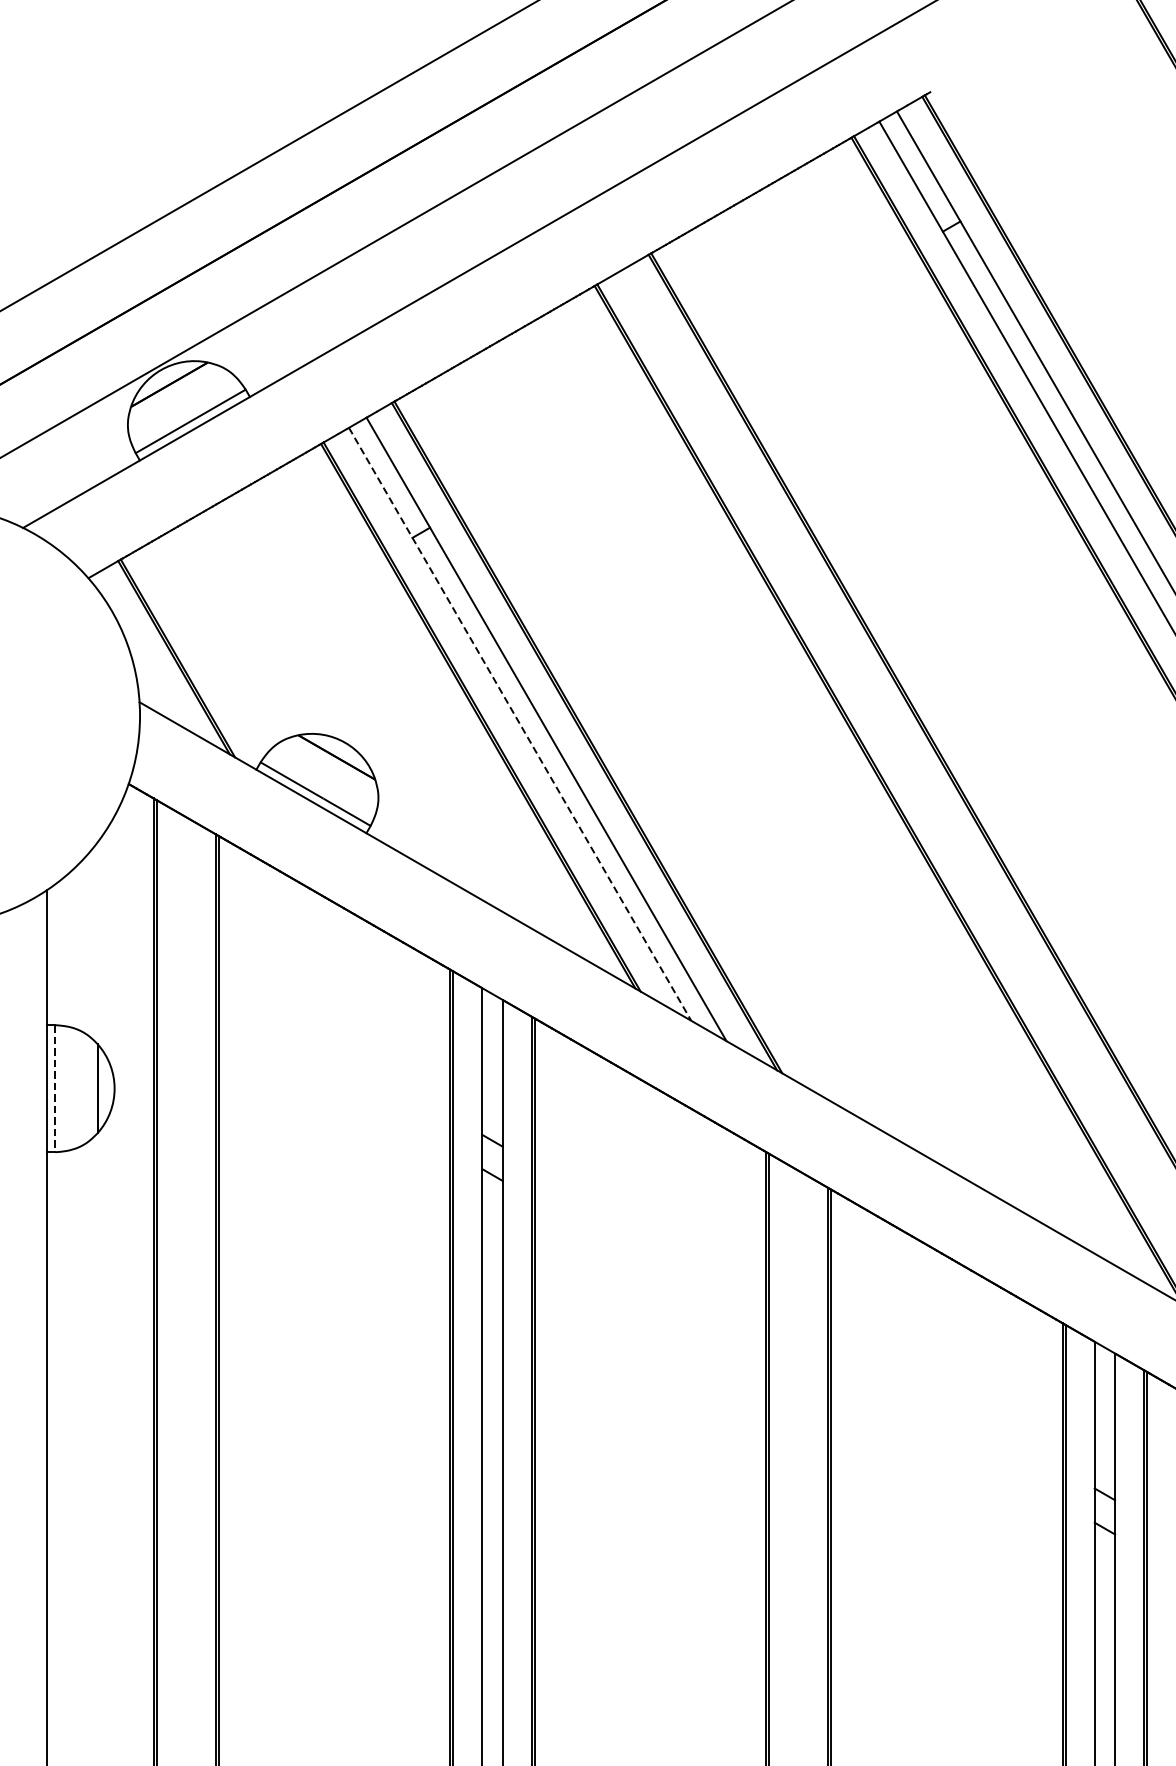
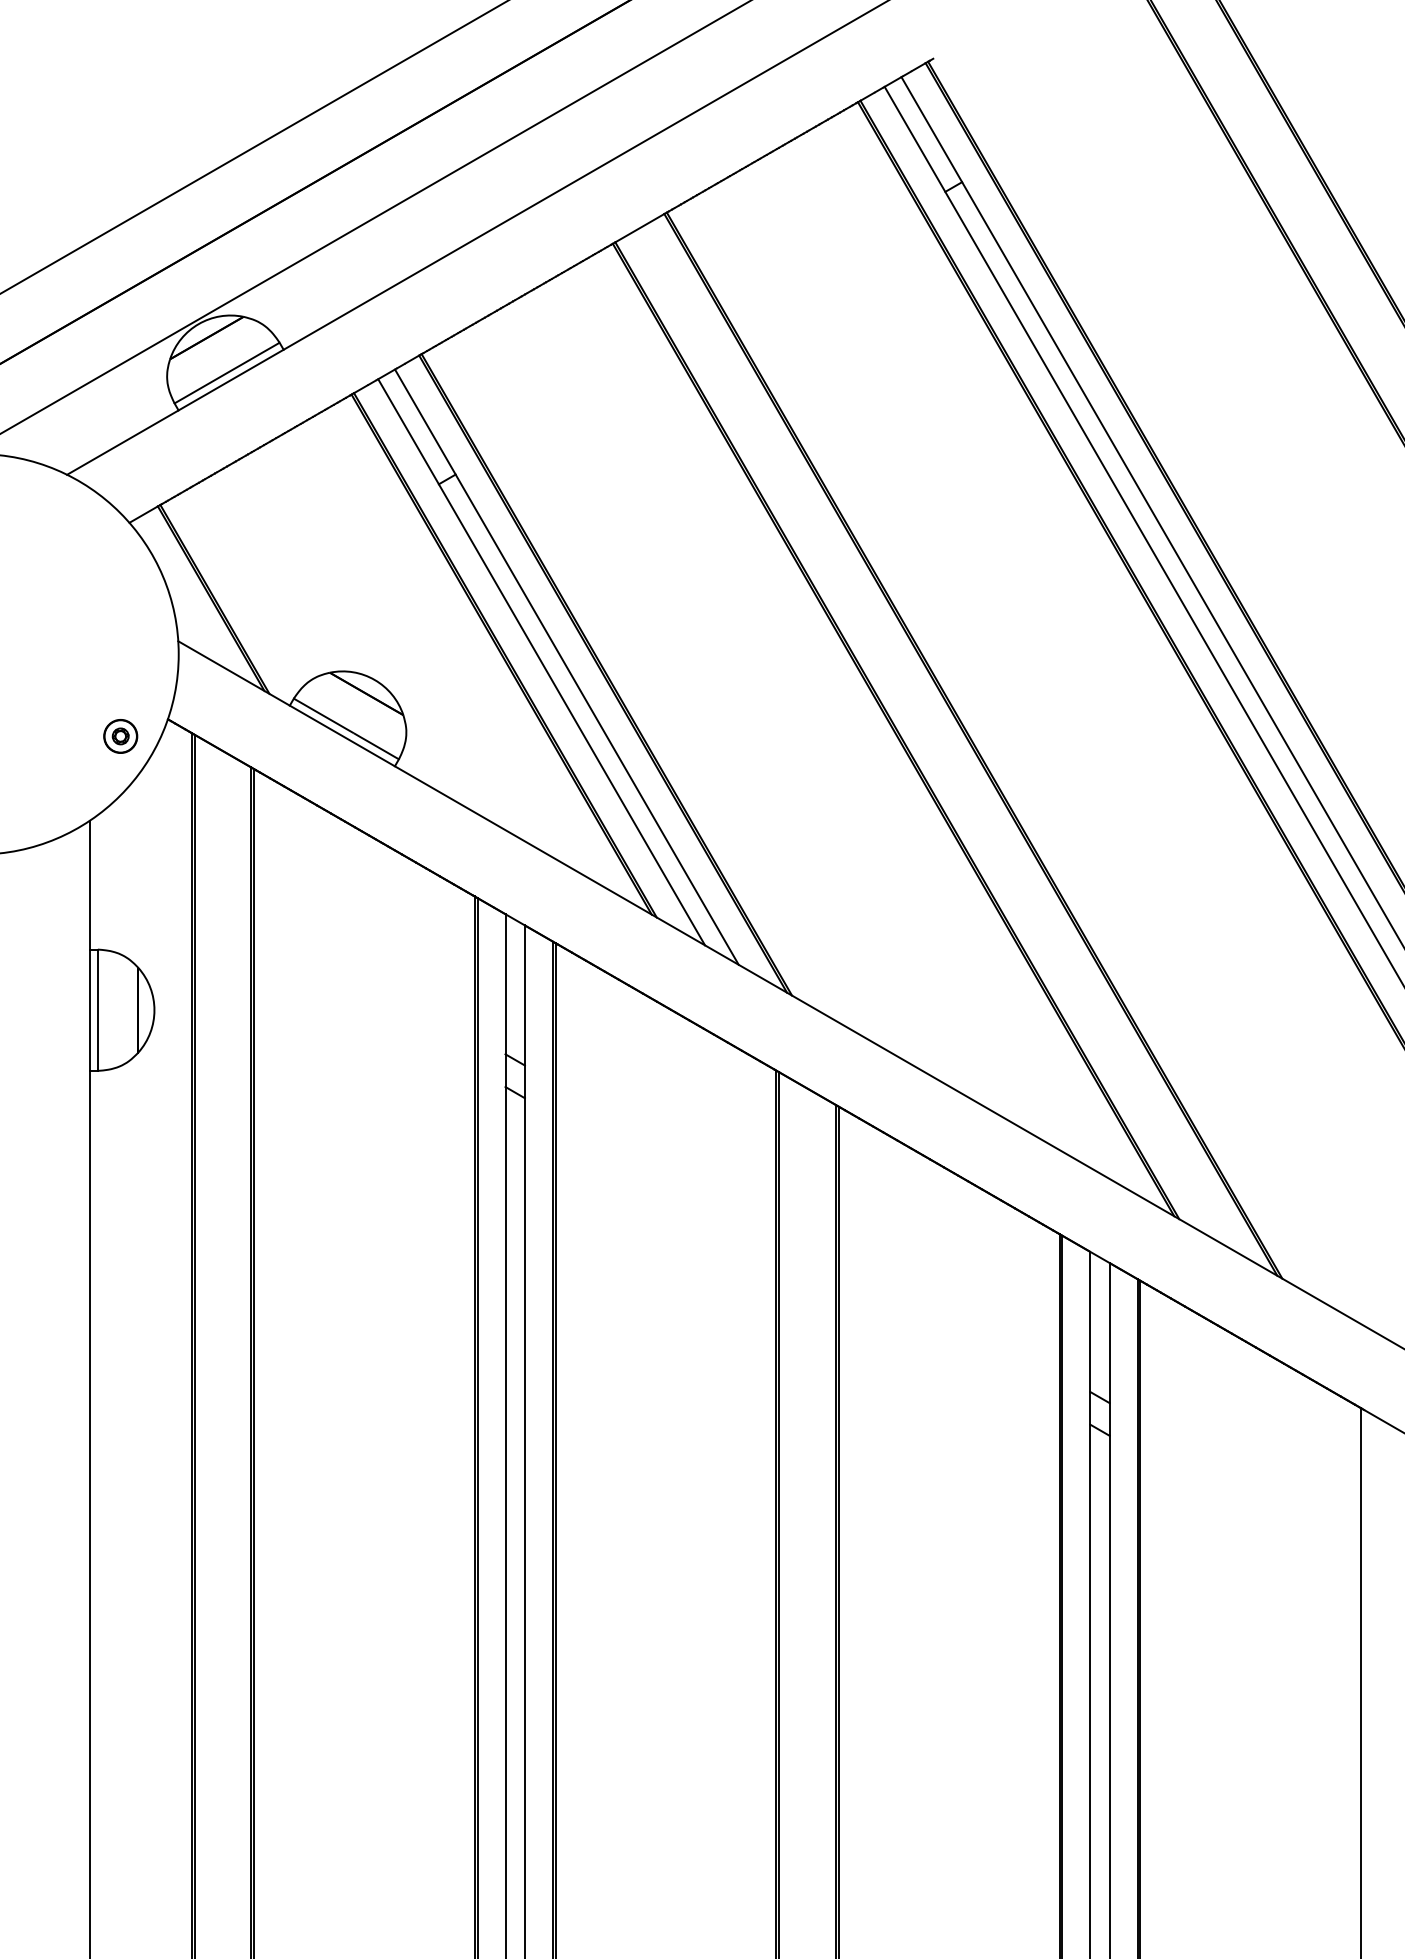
line: (519, 724) -> (541, 662), dashed -> solid
part: (79, 802) -> (120, 736), added
line: (54, 1088) -> (97, 1010), dashed -> solid

